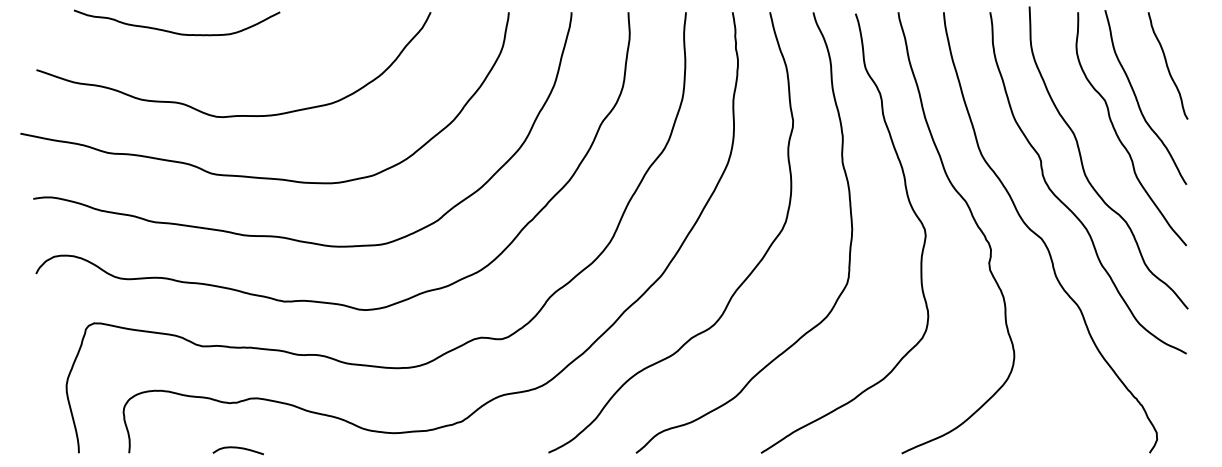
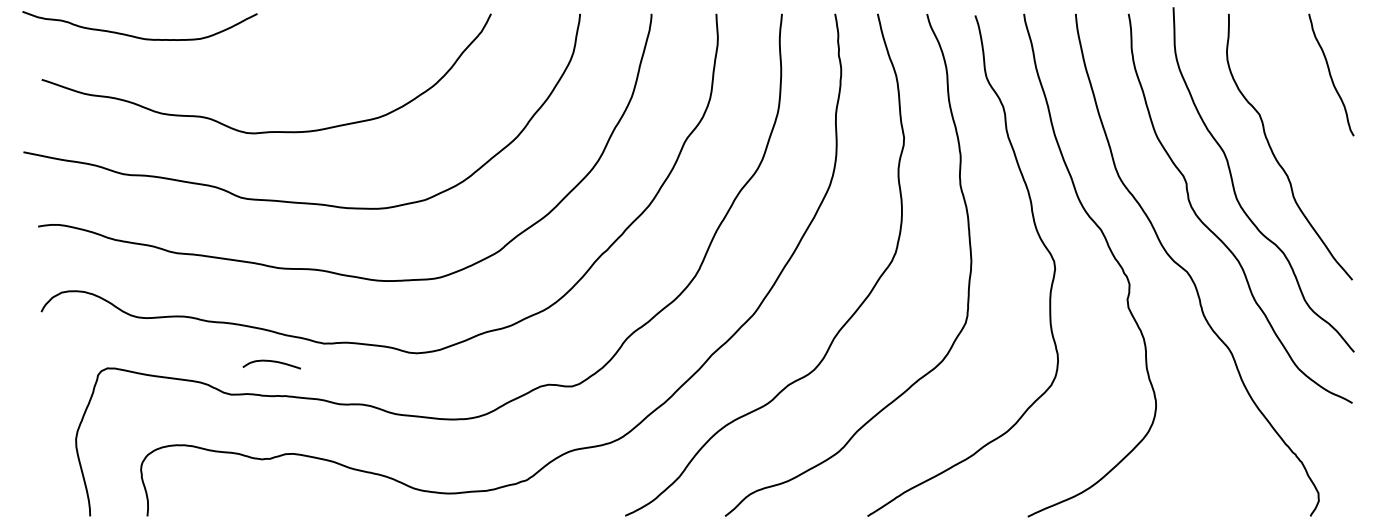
curve: (174, 32) -> (137, 36), moved
curve: (1137, 98) -> (1296, 112), removed
curve: (238, 448) -> (271, 362), moved

